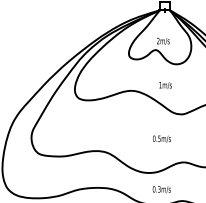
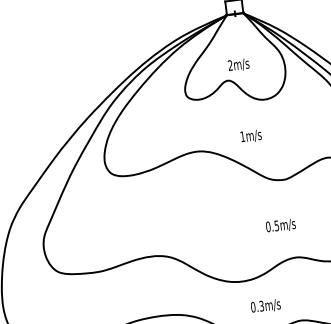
text: (161, 138) -> (280, 224), moved

